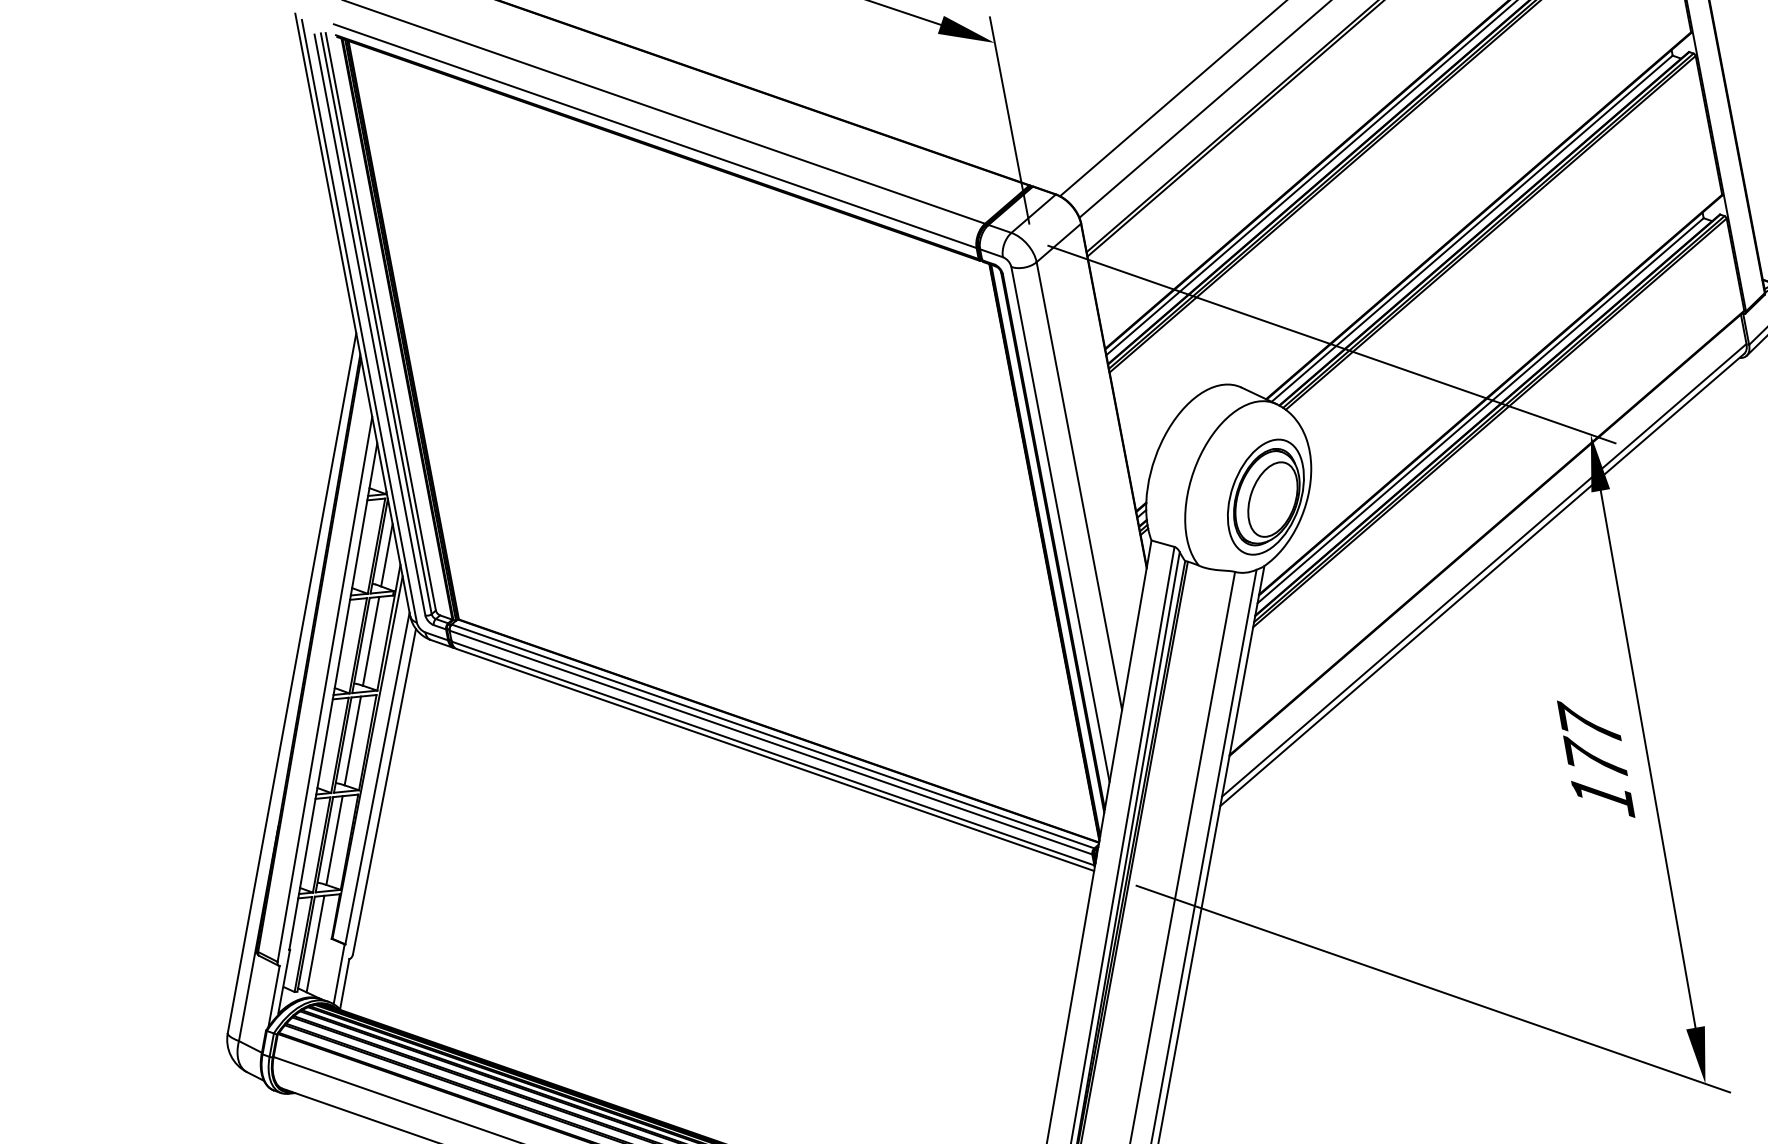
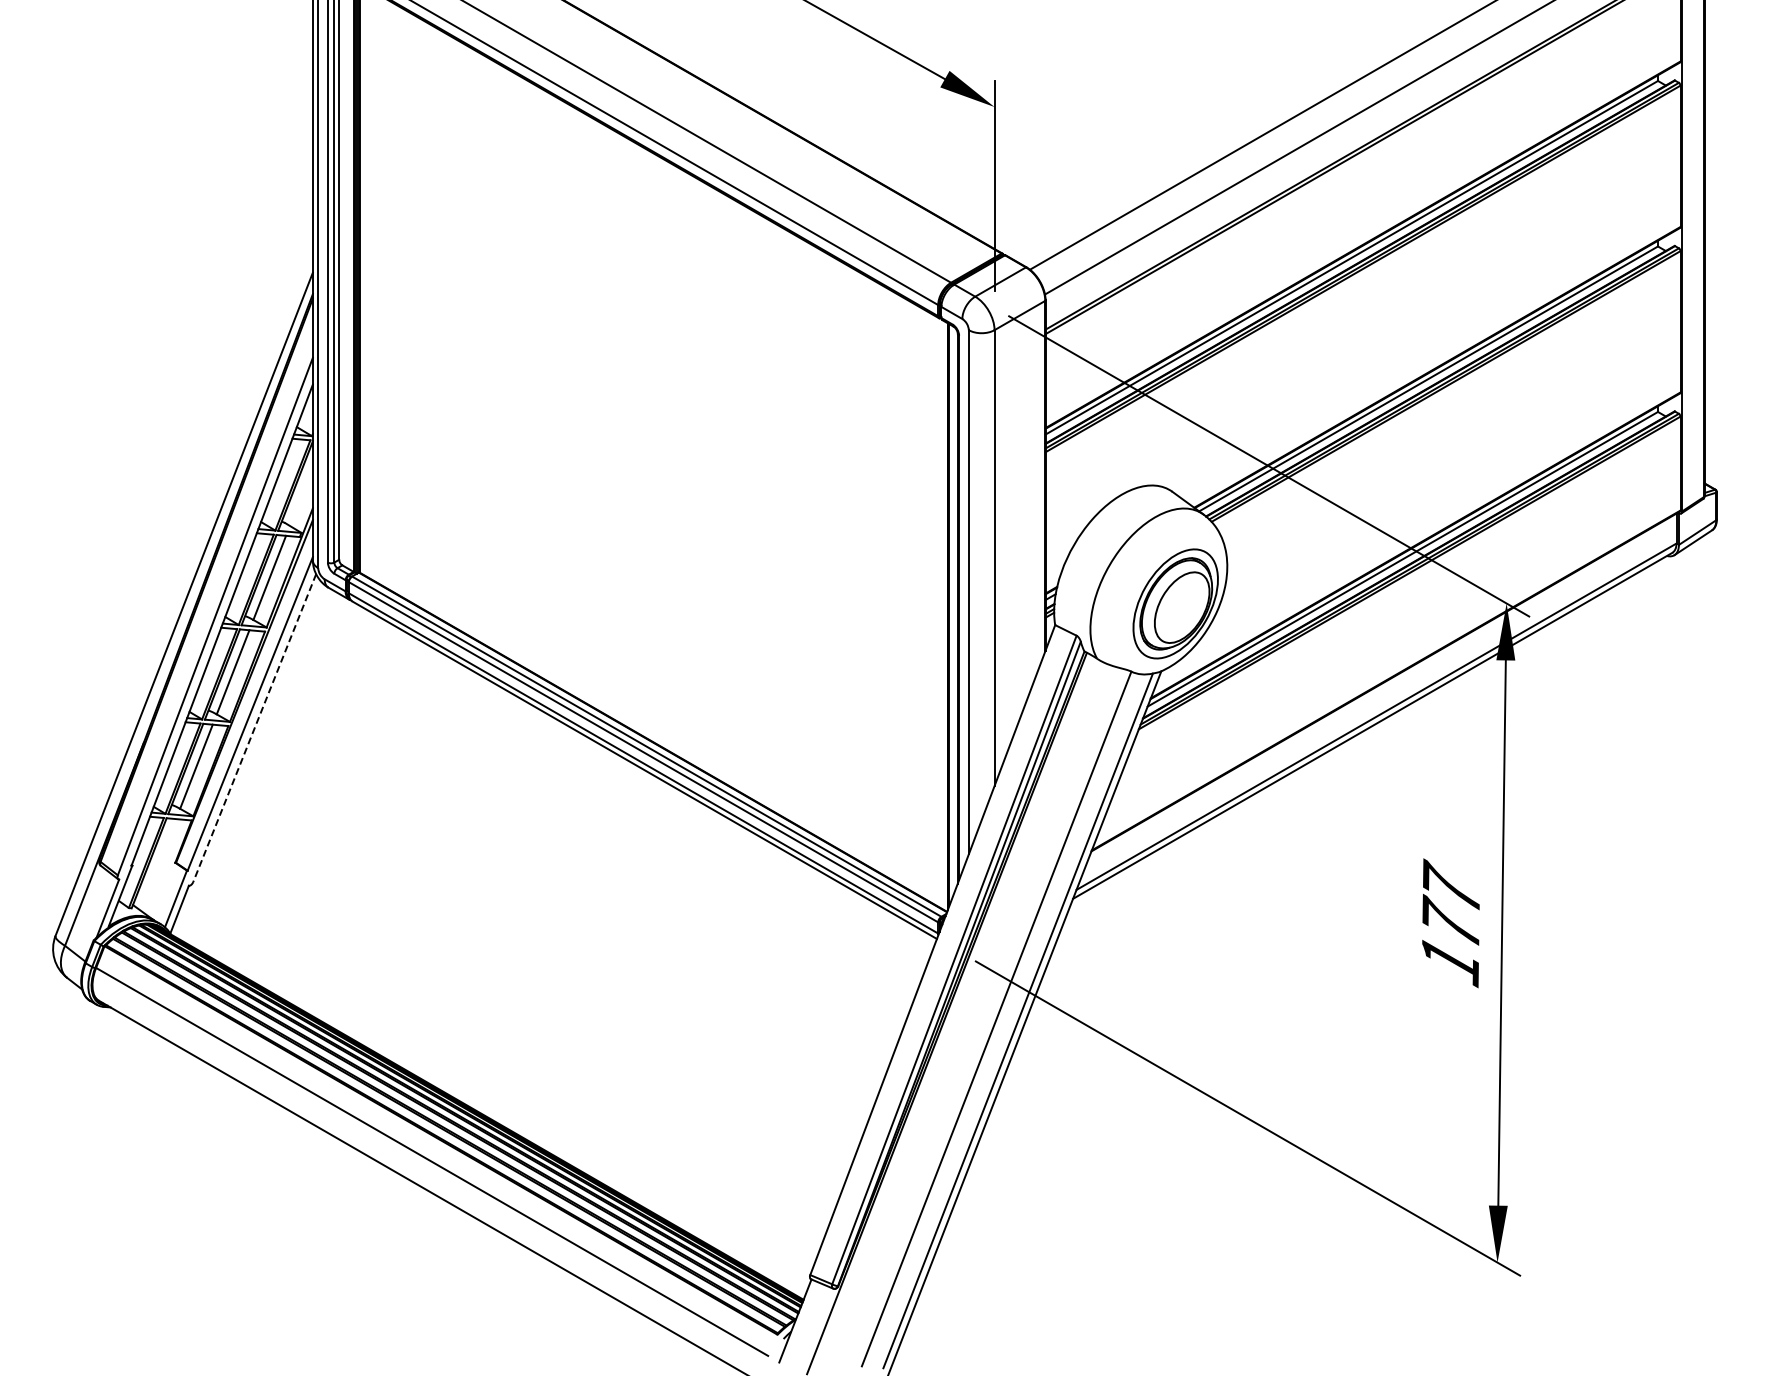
line: (385, 554) -> (300, 495), removed
line: (384, 792) -> (254, 728), solid -> dashed
line: (315, 943) -> (158, 864), removed

